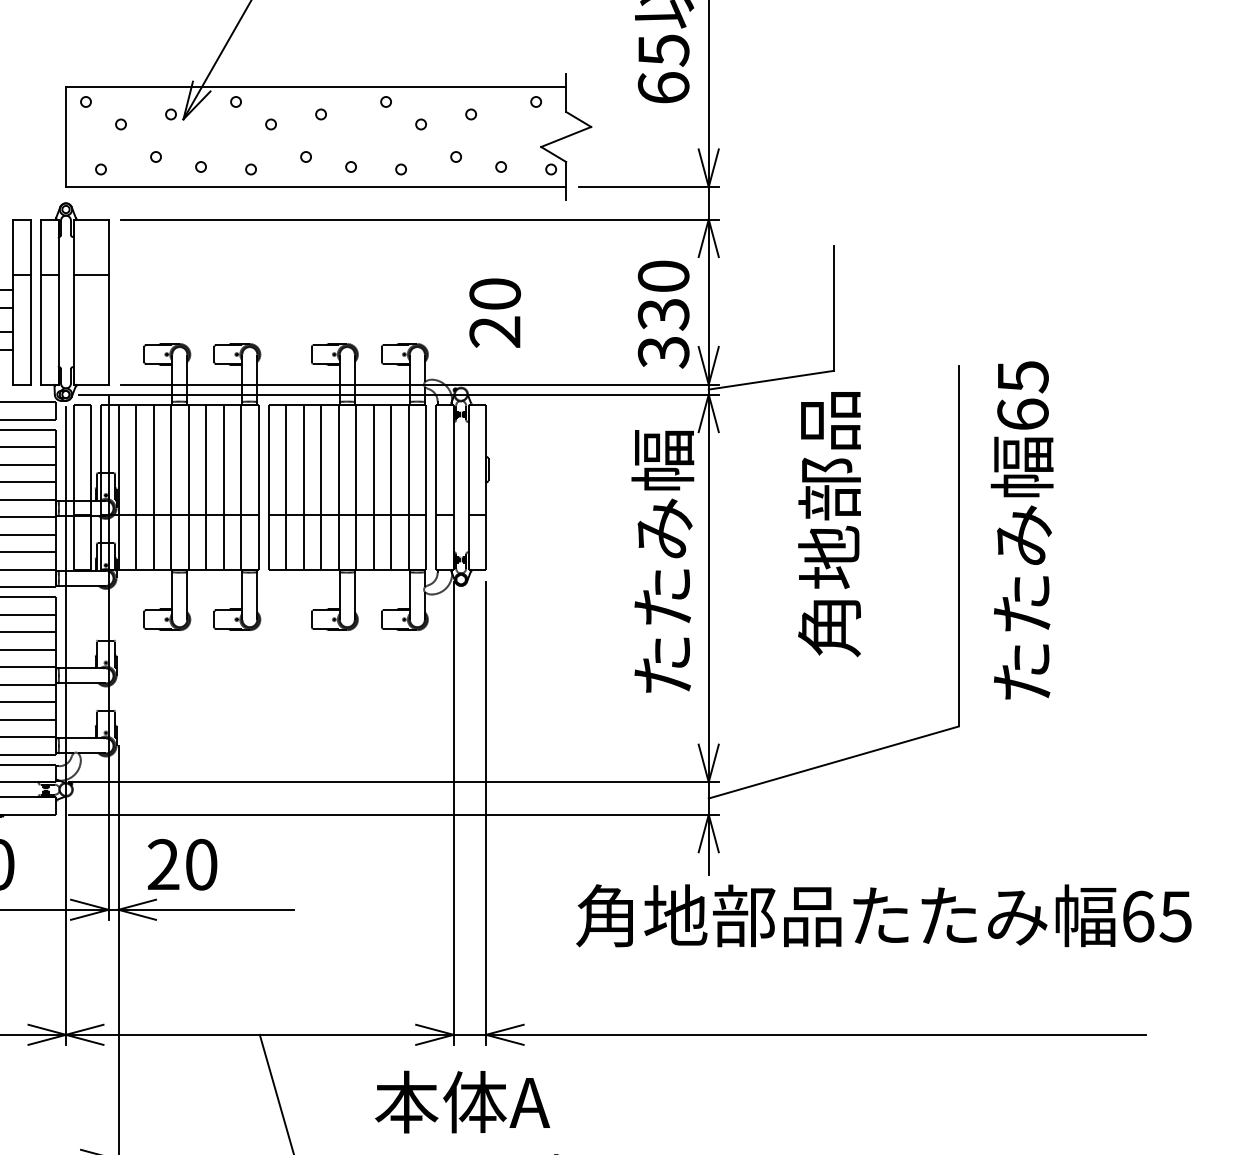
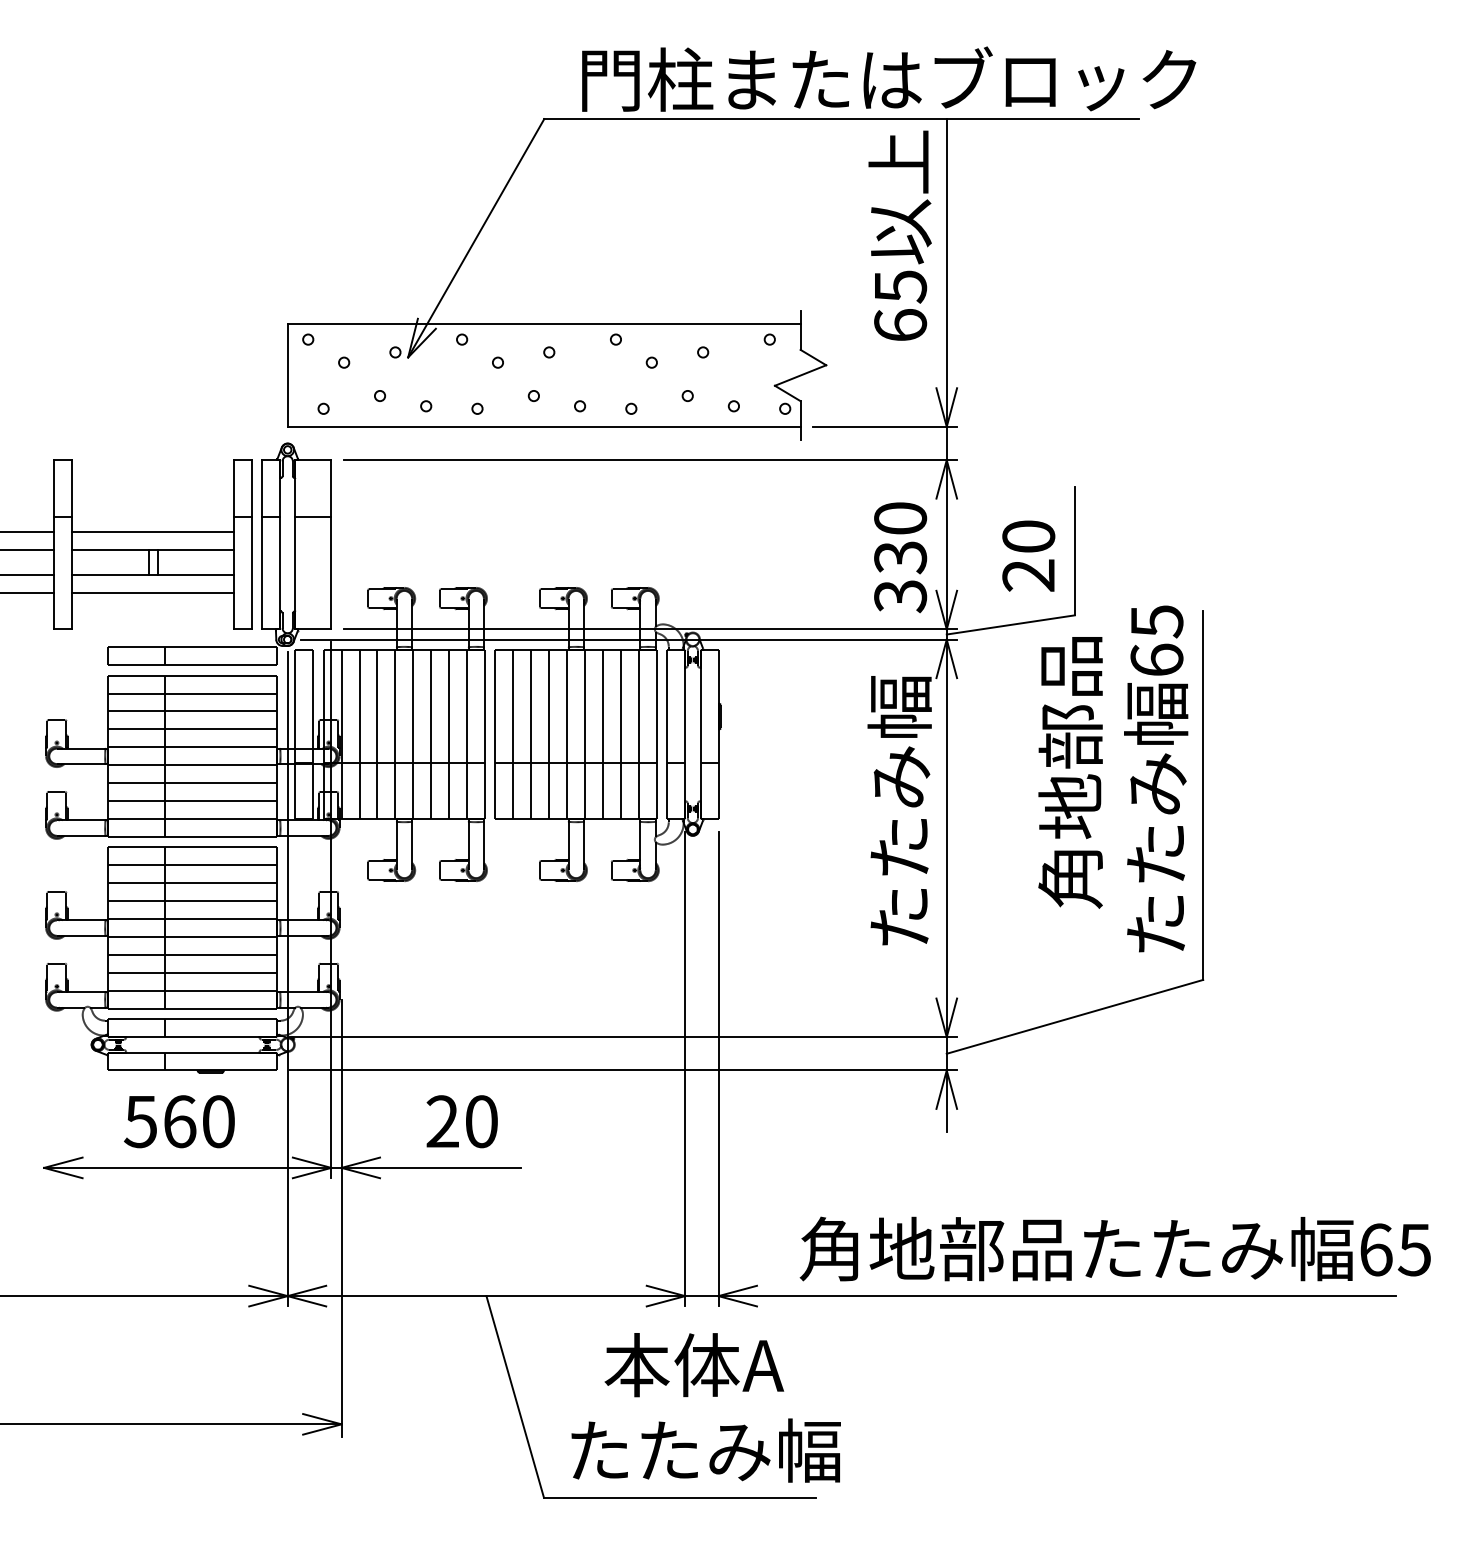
text: (494, 312) -> (1028, 555), moved
text: (1022, 530) -> (1156, 778), moved
text: (181, 864) -> (461, 1121), moved
text: (883, 915) -> (1114, 1248), moved

